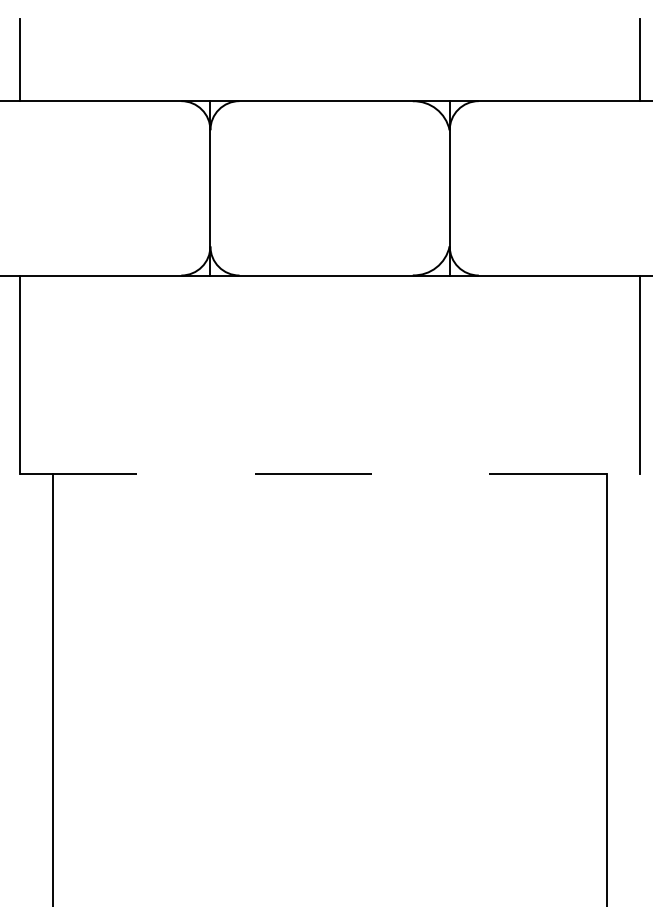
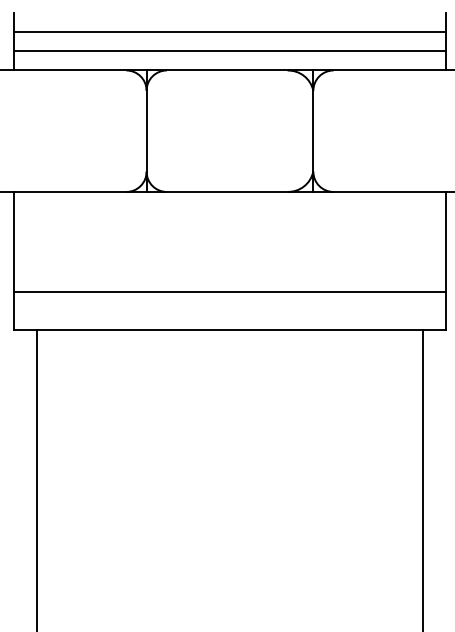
line: (329, 46) -> (229, 32), added
line: (329, 73) -> (229, 51), added
line: (329, 419) -> (229, 292), added
line: (330, 474) -> (230, 330), dashed -> solid

